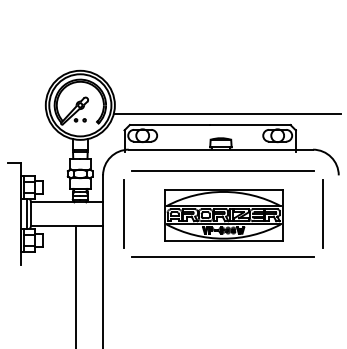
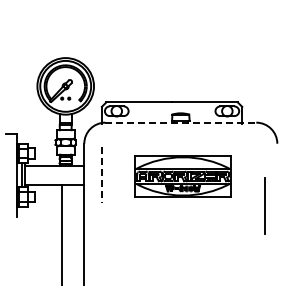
line: (226, 114) -> (185, 93), removed
line: (221, 149) -> (181, 122), solid -> dashed
line: (221, 171) -> (181, 140), removed
line: (323, 212) -> (264, 205), moved
line: (124, 214) -> (101, 175), solid -> dashed
line: (221, 256) -> (181, 210), removed

